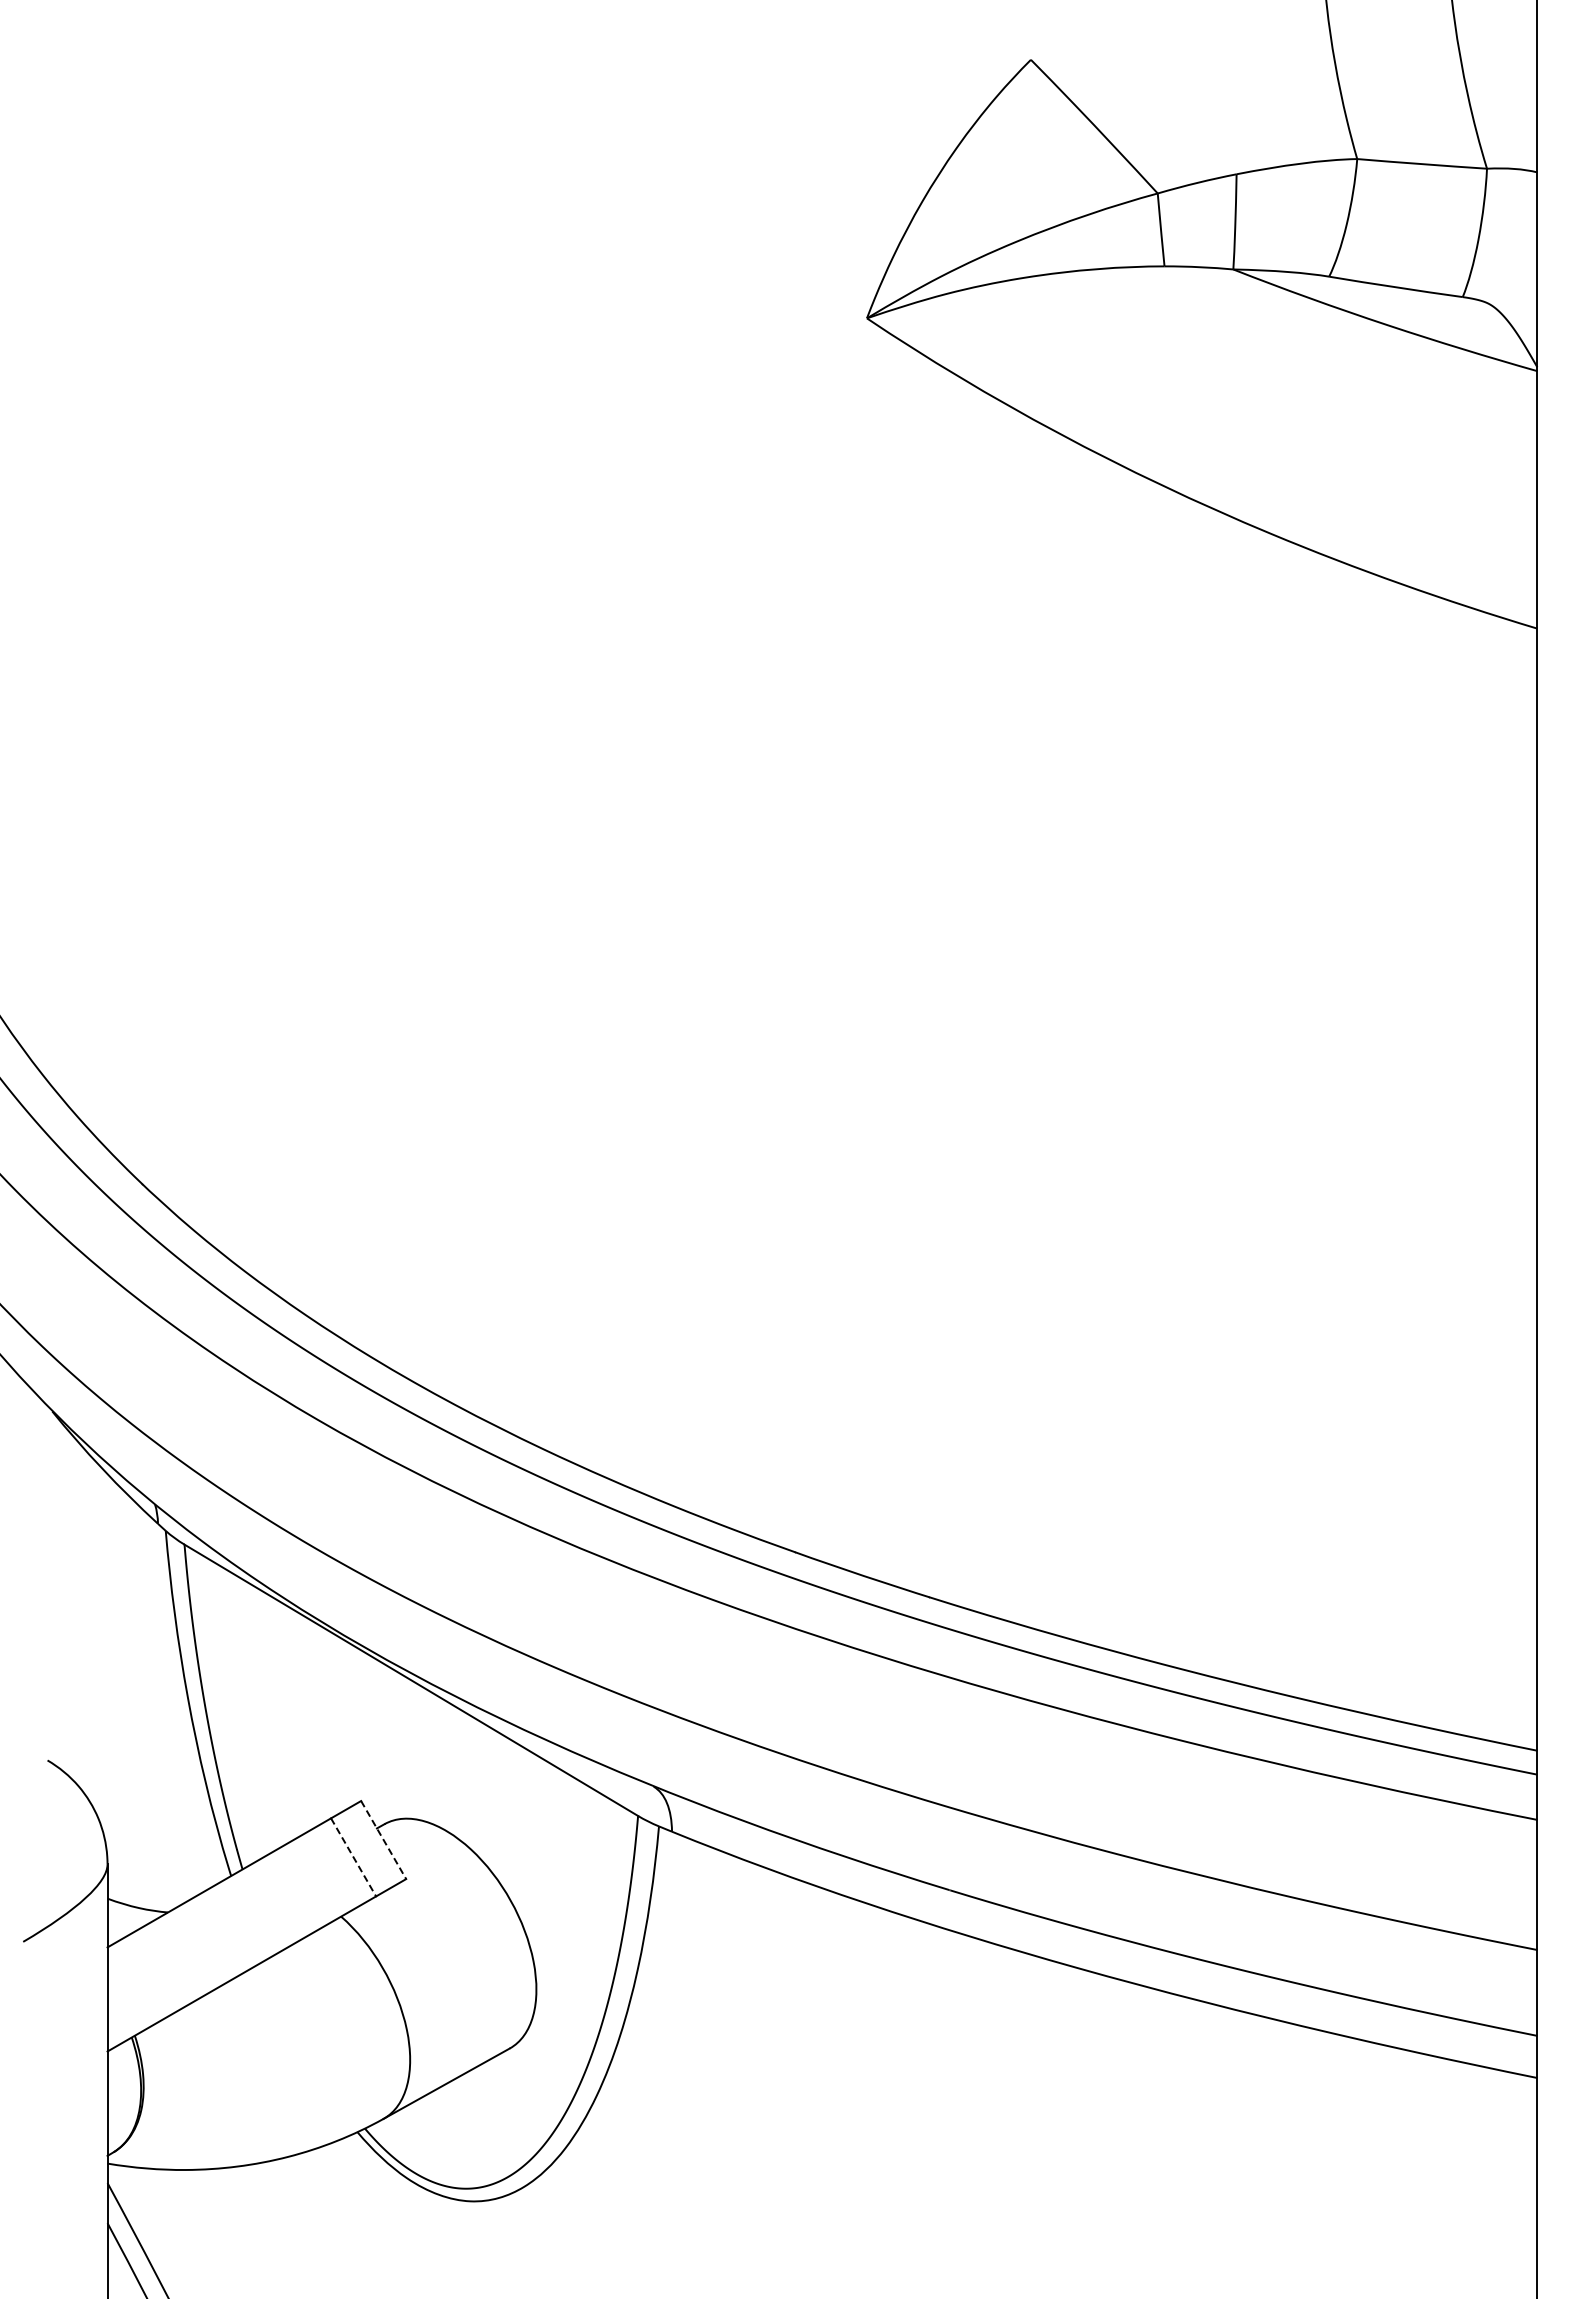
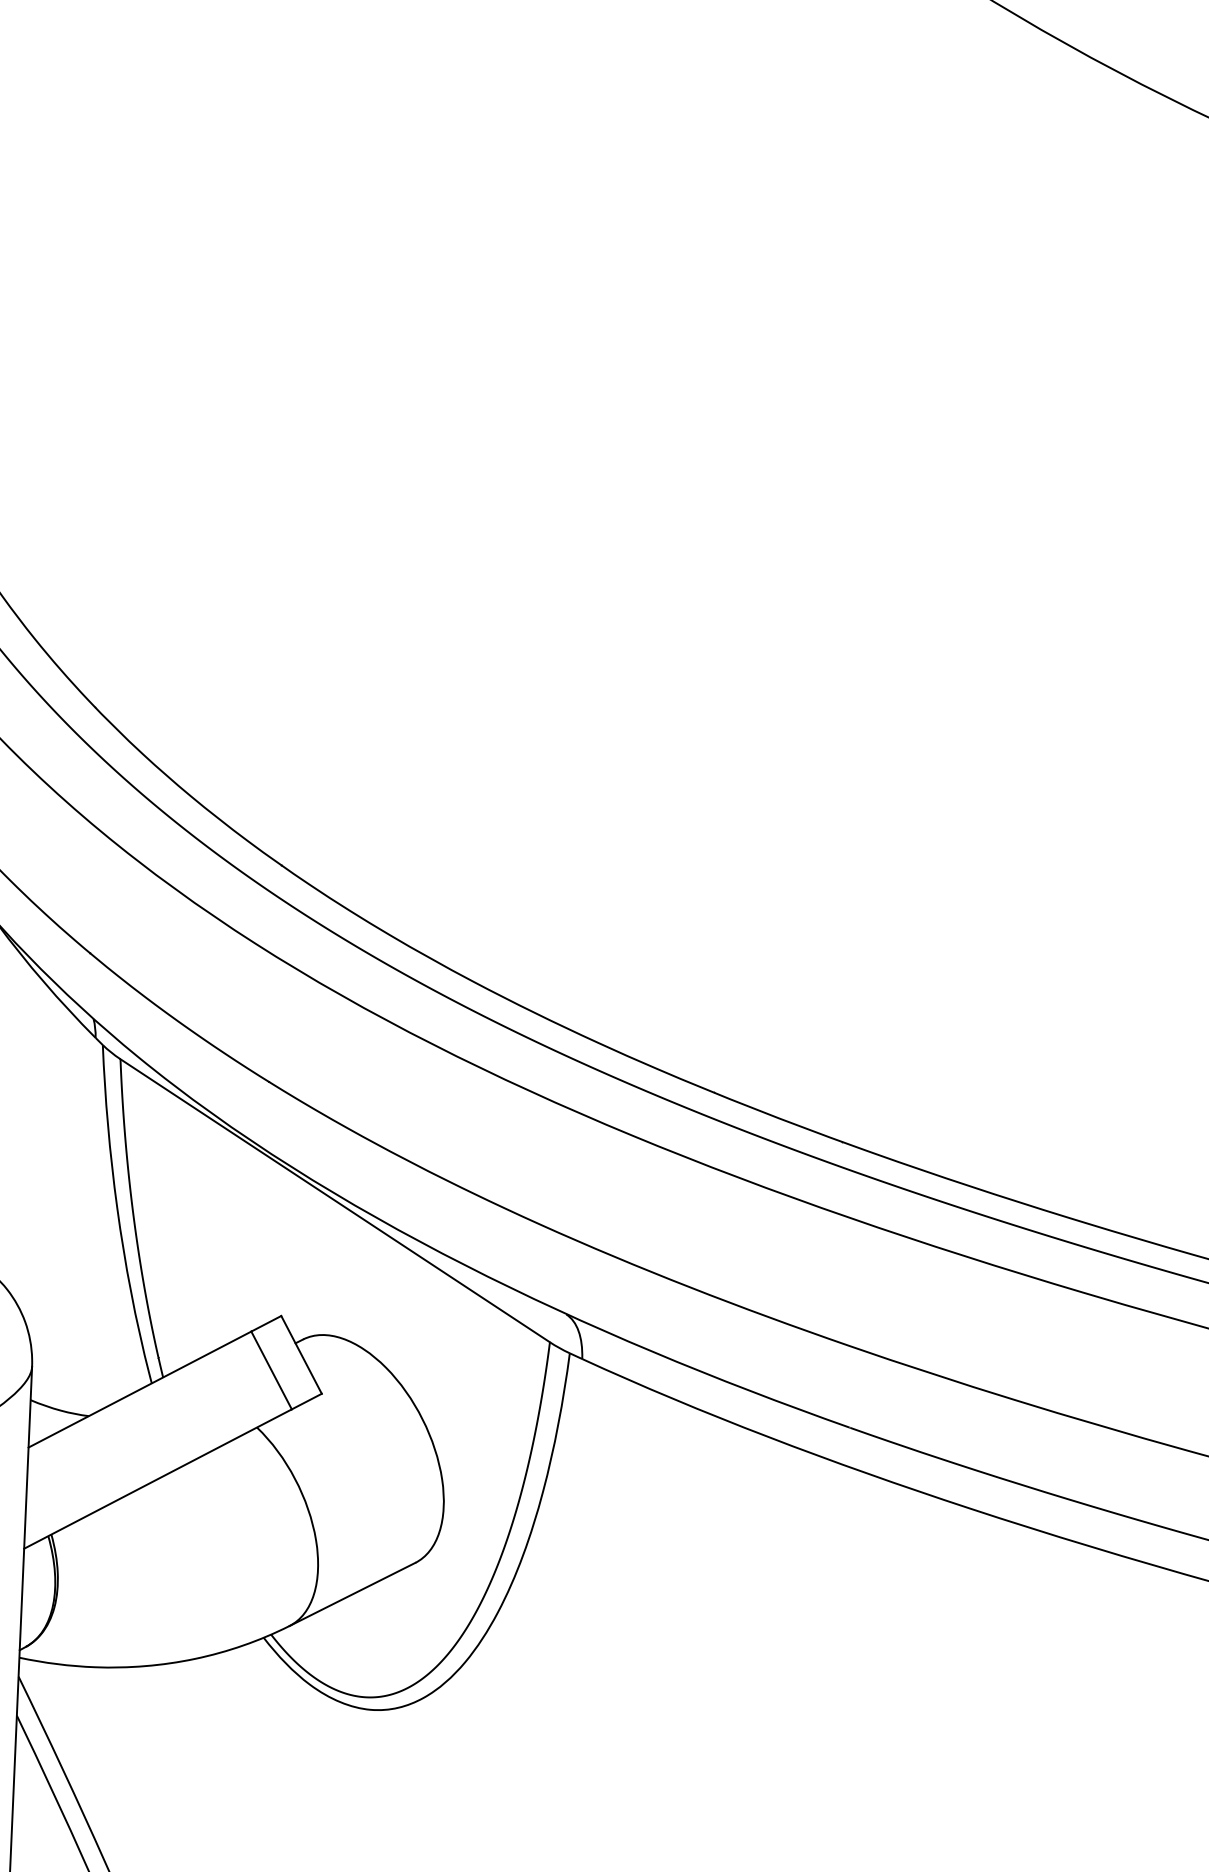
line: (383, 1840) -> (301, 1355), dashed -> solid
line: (353, 1857) -> (271, 1370), dashed -> solid

